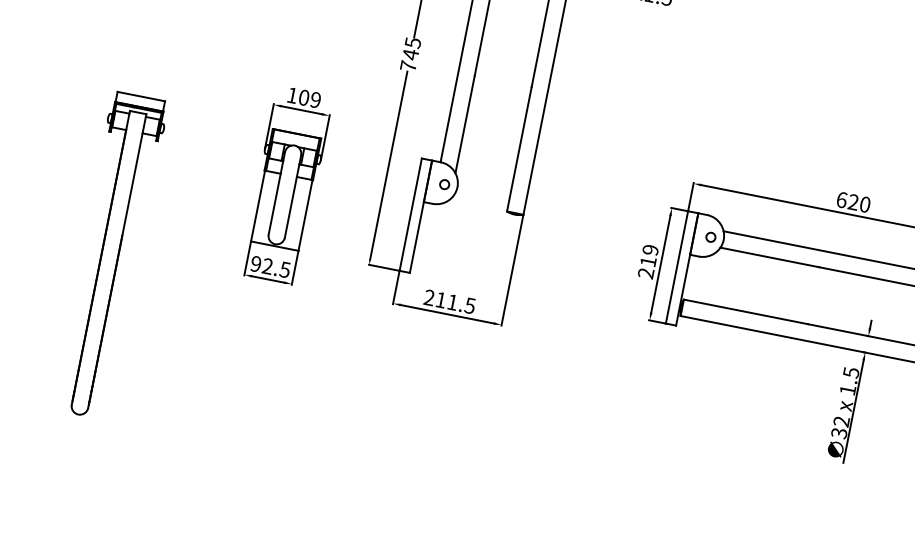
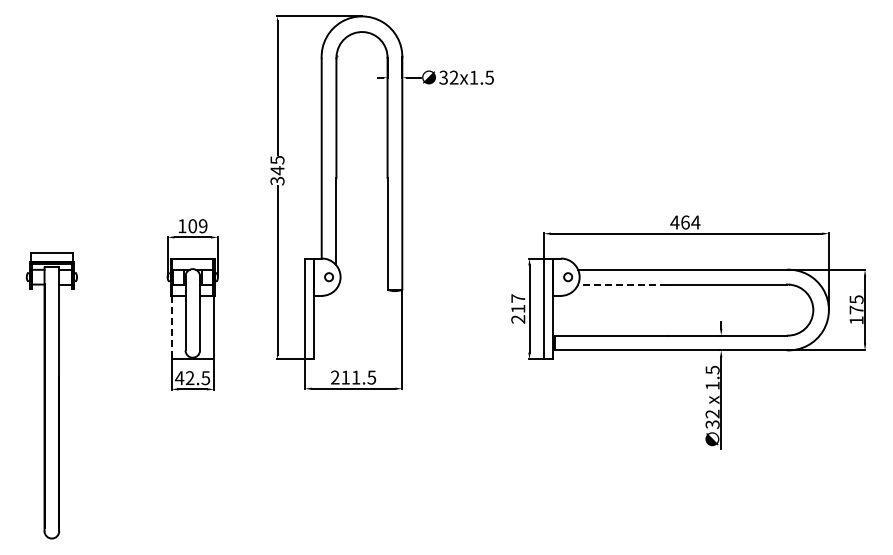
text: (408, 65) -> (277, 180), 745 -> 345
text: (853, 202) -> (685, 222), 620 -> 464
line: (258, 205) -> (171, 327), solid -> dashed
text: (650, 250) -> (518, 298), 219 -> 217
line: (769, 257) -> (622, 284), solid -> dashed
text: (255, 264) -> (179, 378), 92.5 -> 42.5

